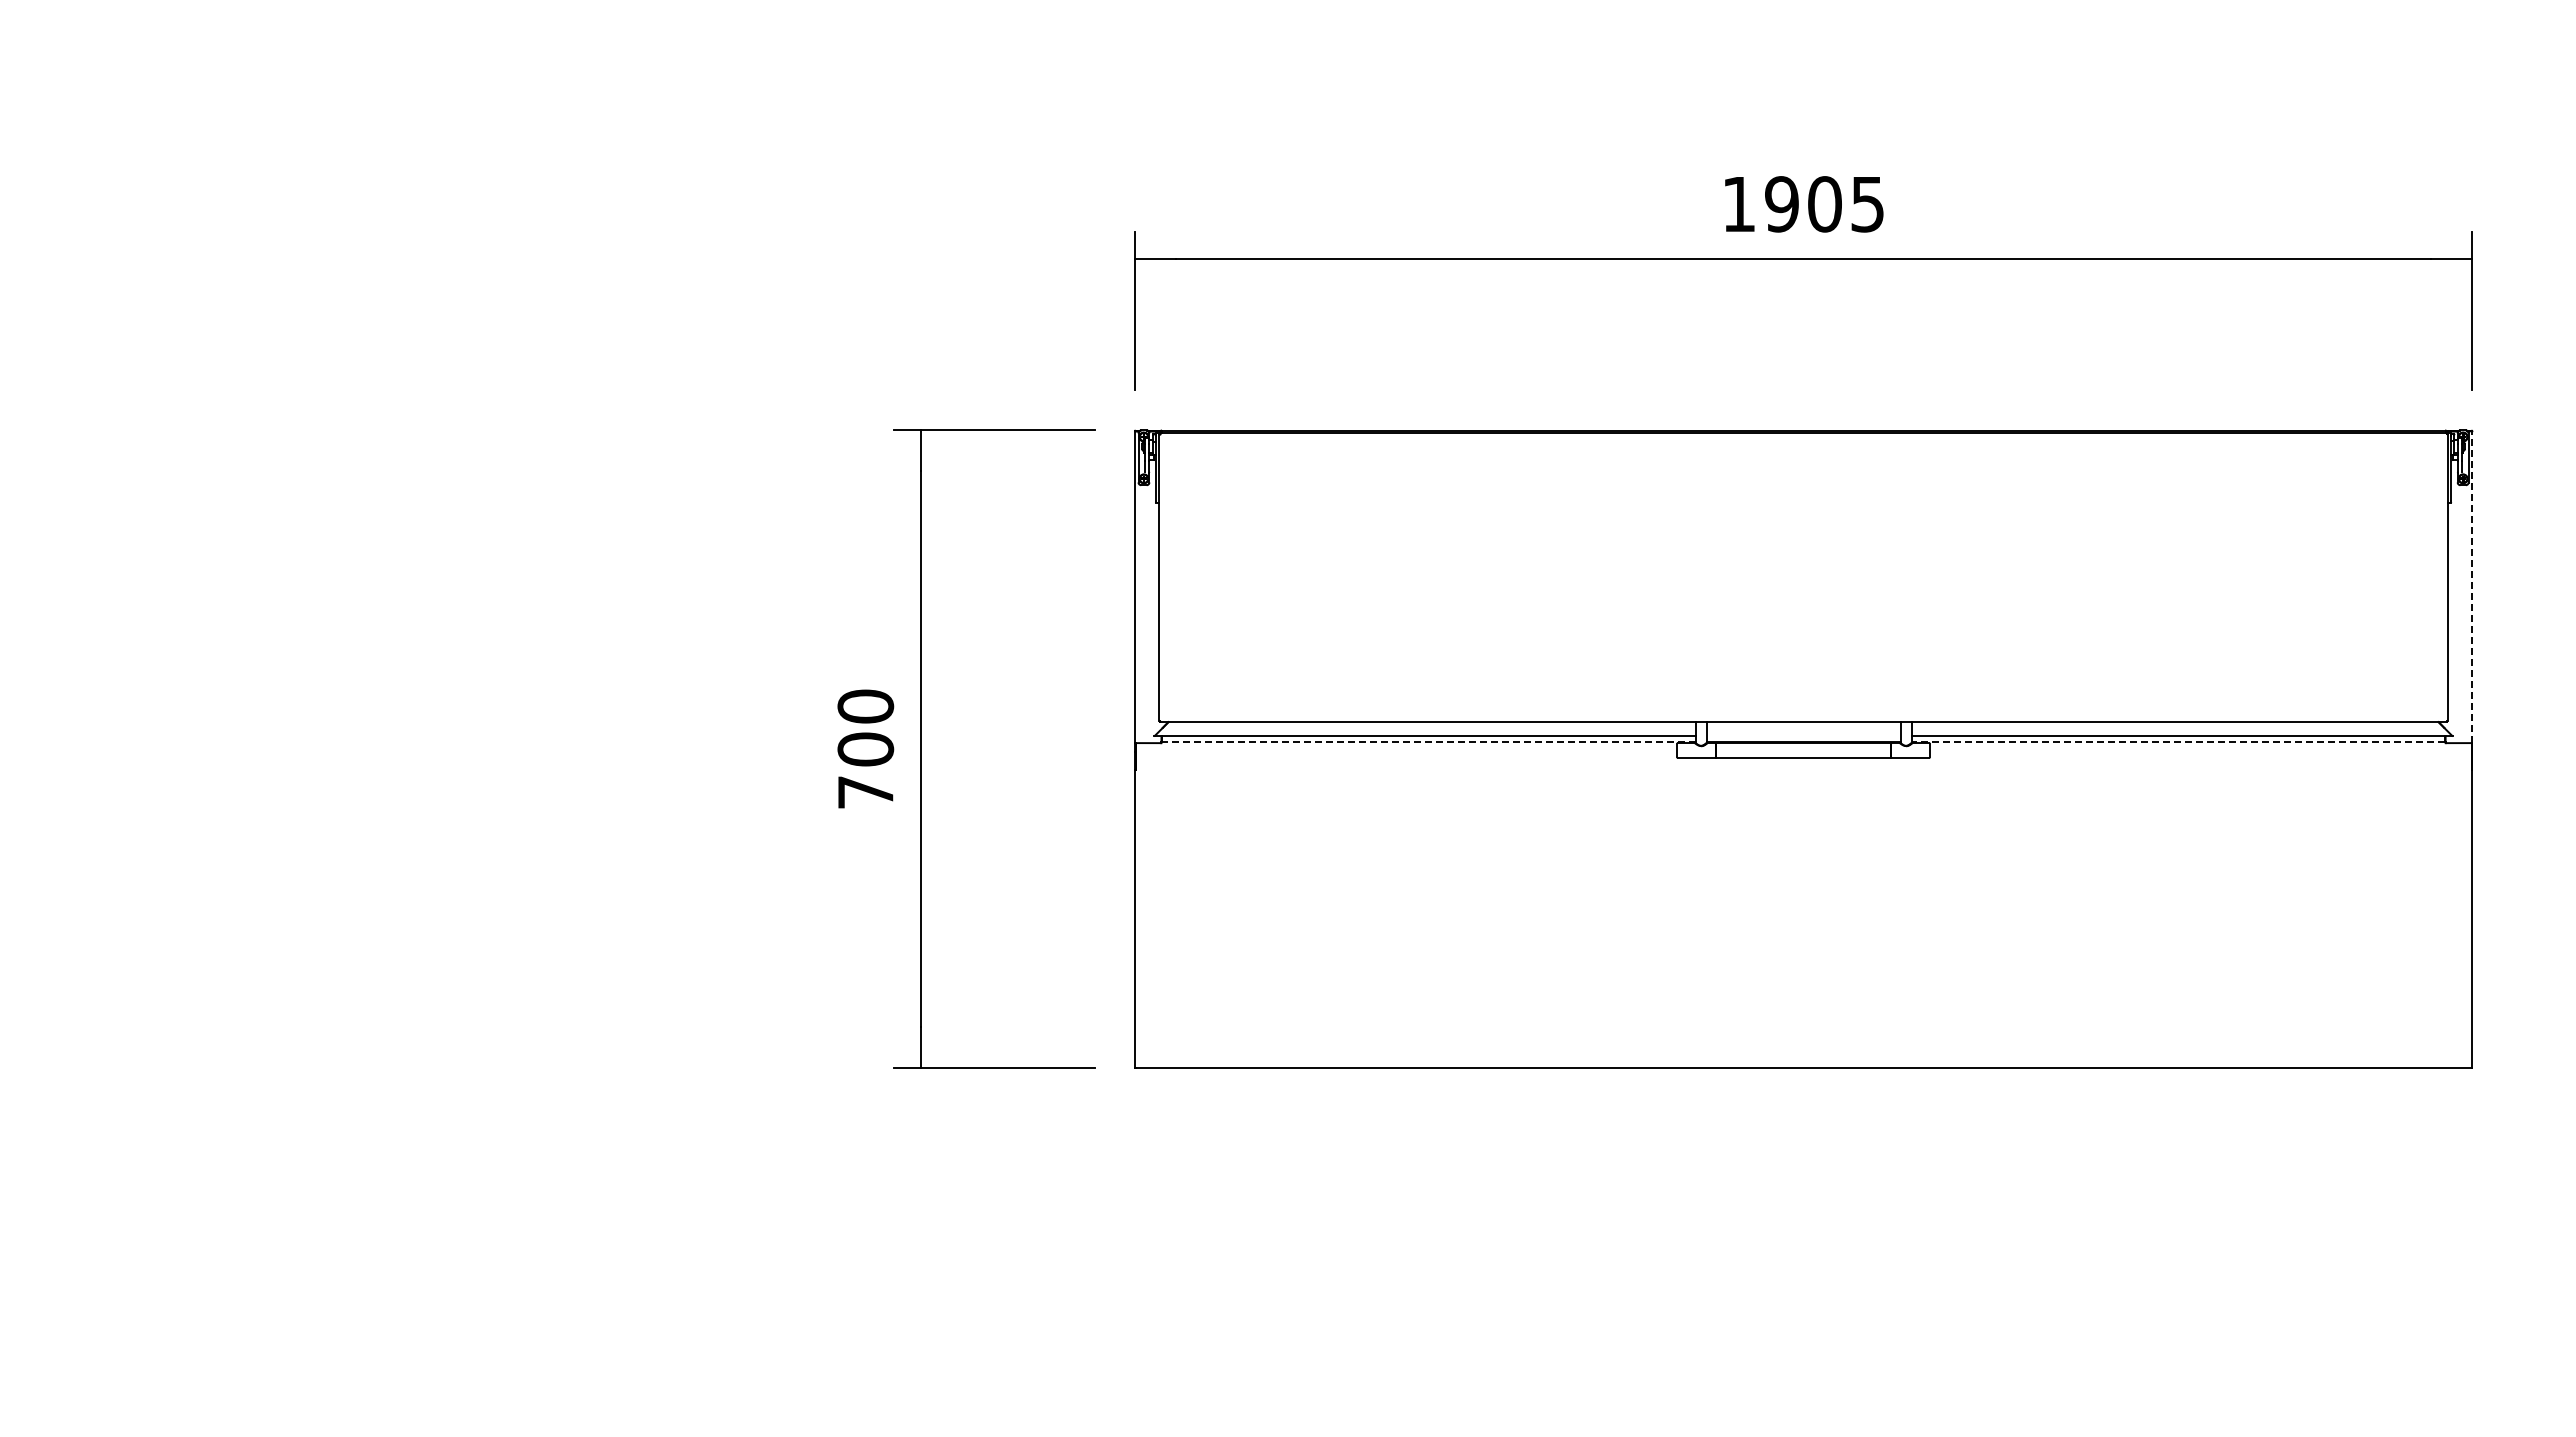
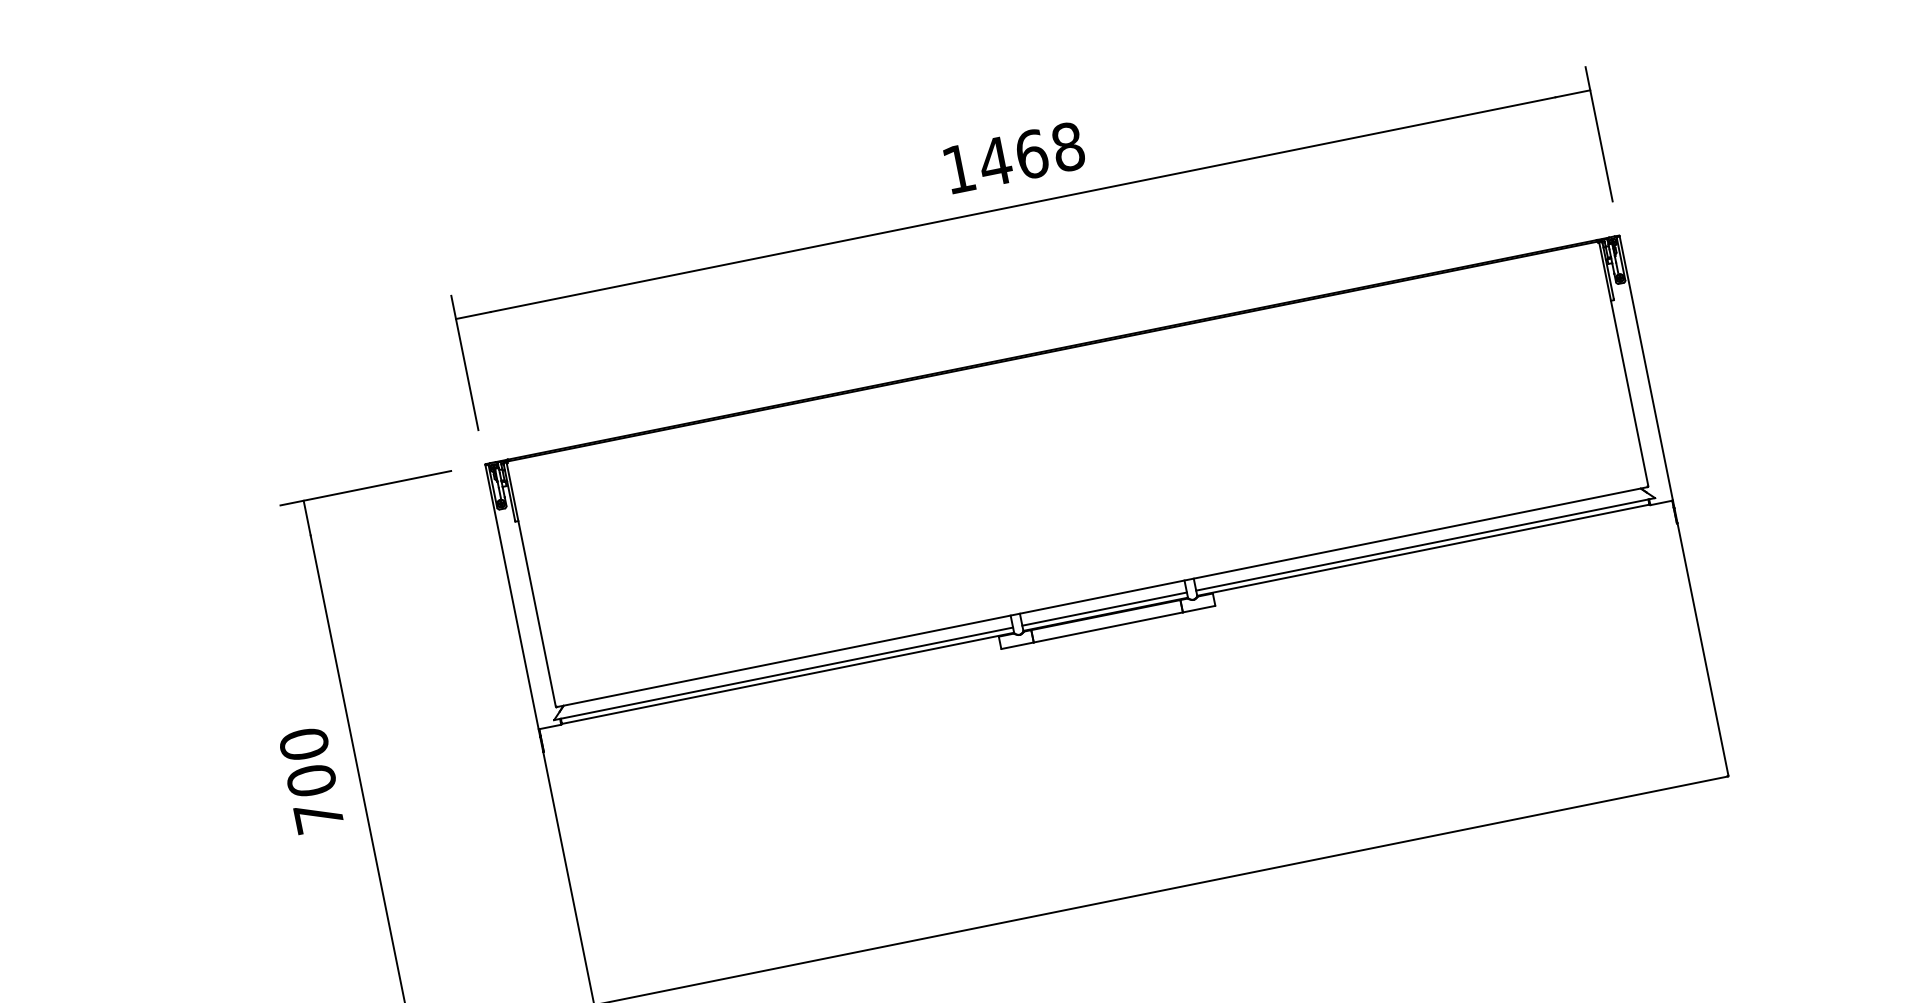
text: (1824, 204) -> (1031, 154), 1905 -> 1468
line: (2472, 587) -> (1646, 368), dashed -> solid
line: (1803, 736) -> (1104, 609), added
line: (1429, 742) -> (788, 678), dashed -> solid
line: (2178, 742) -> (1423, 550), dashed -> solid

